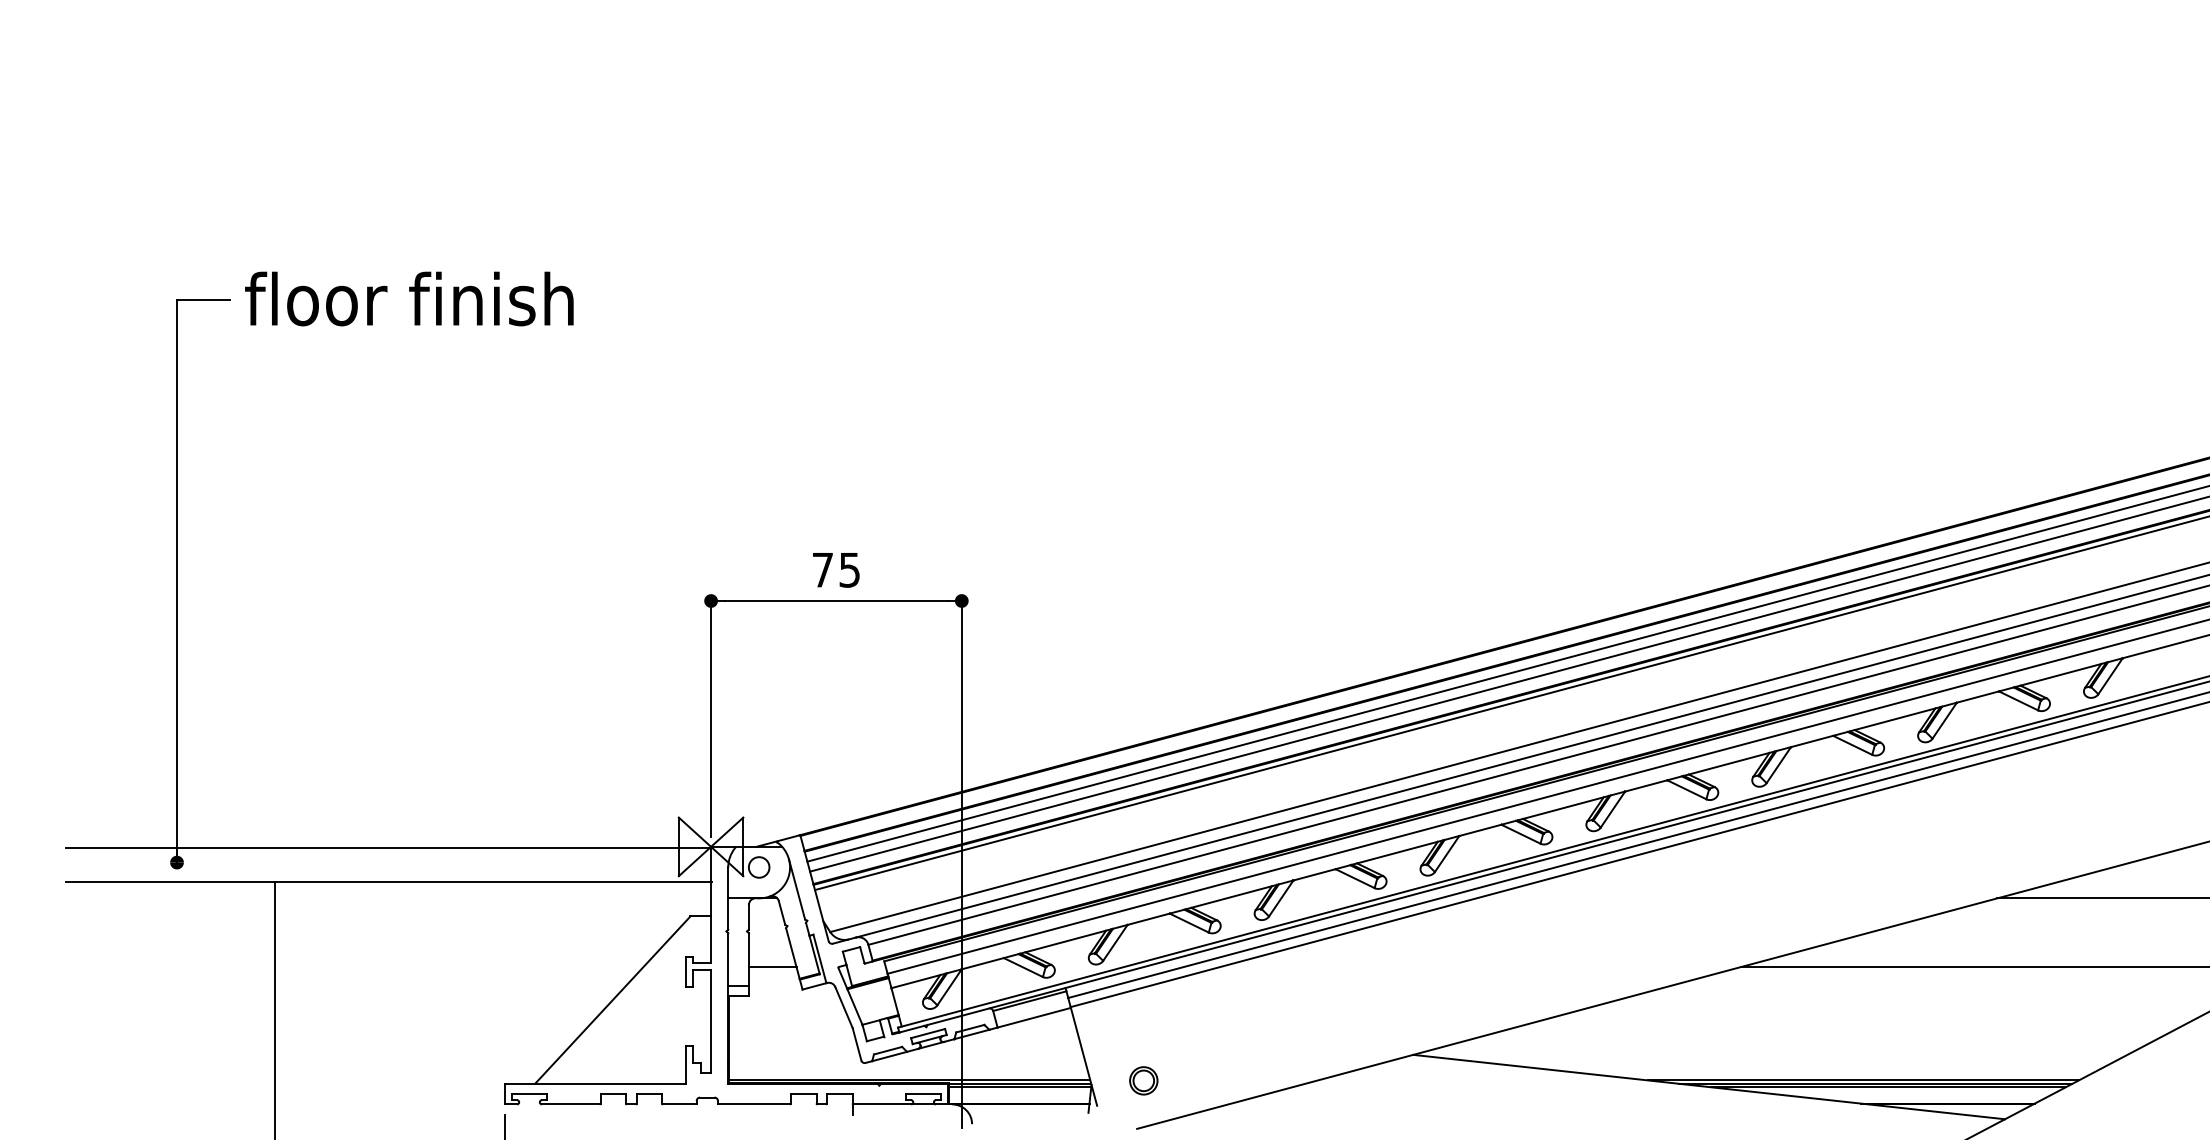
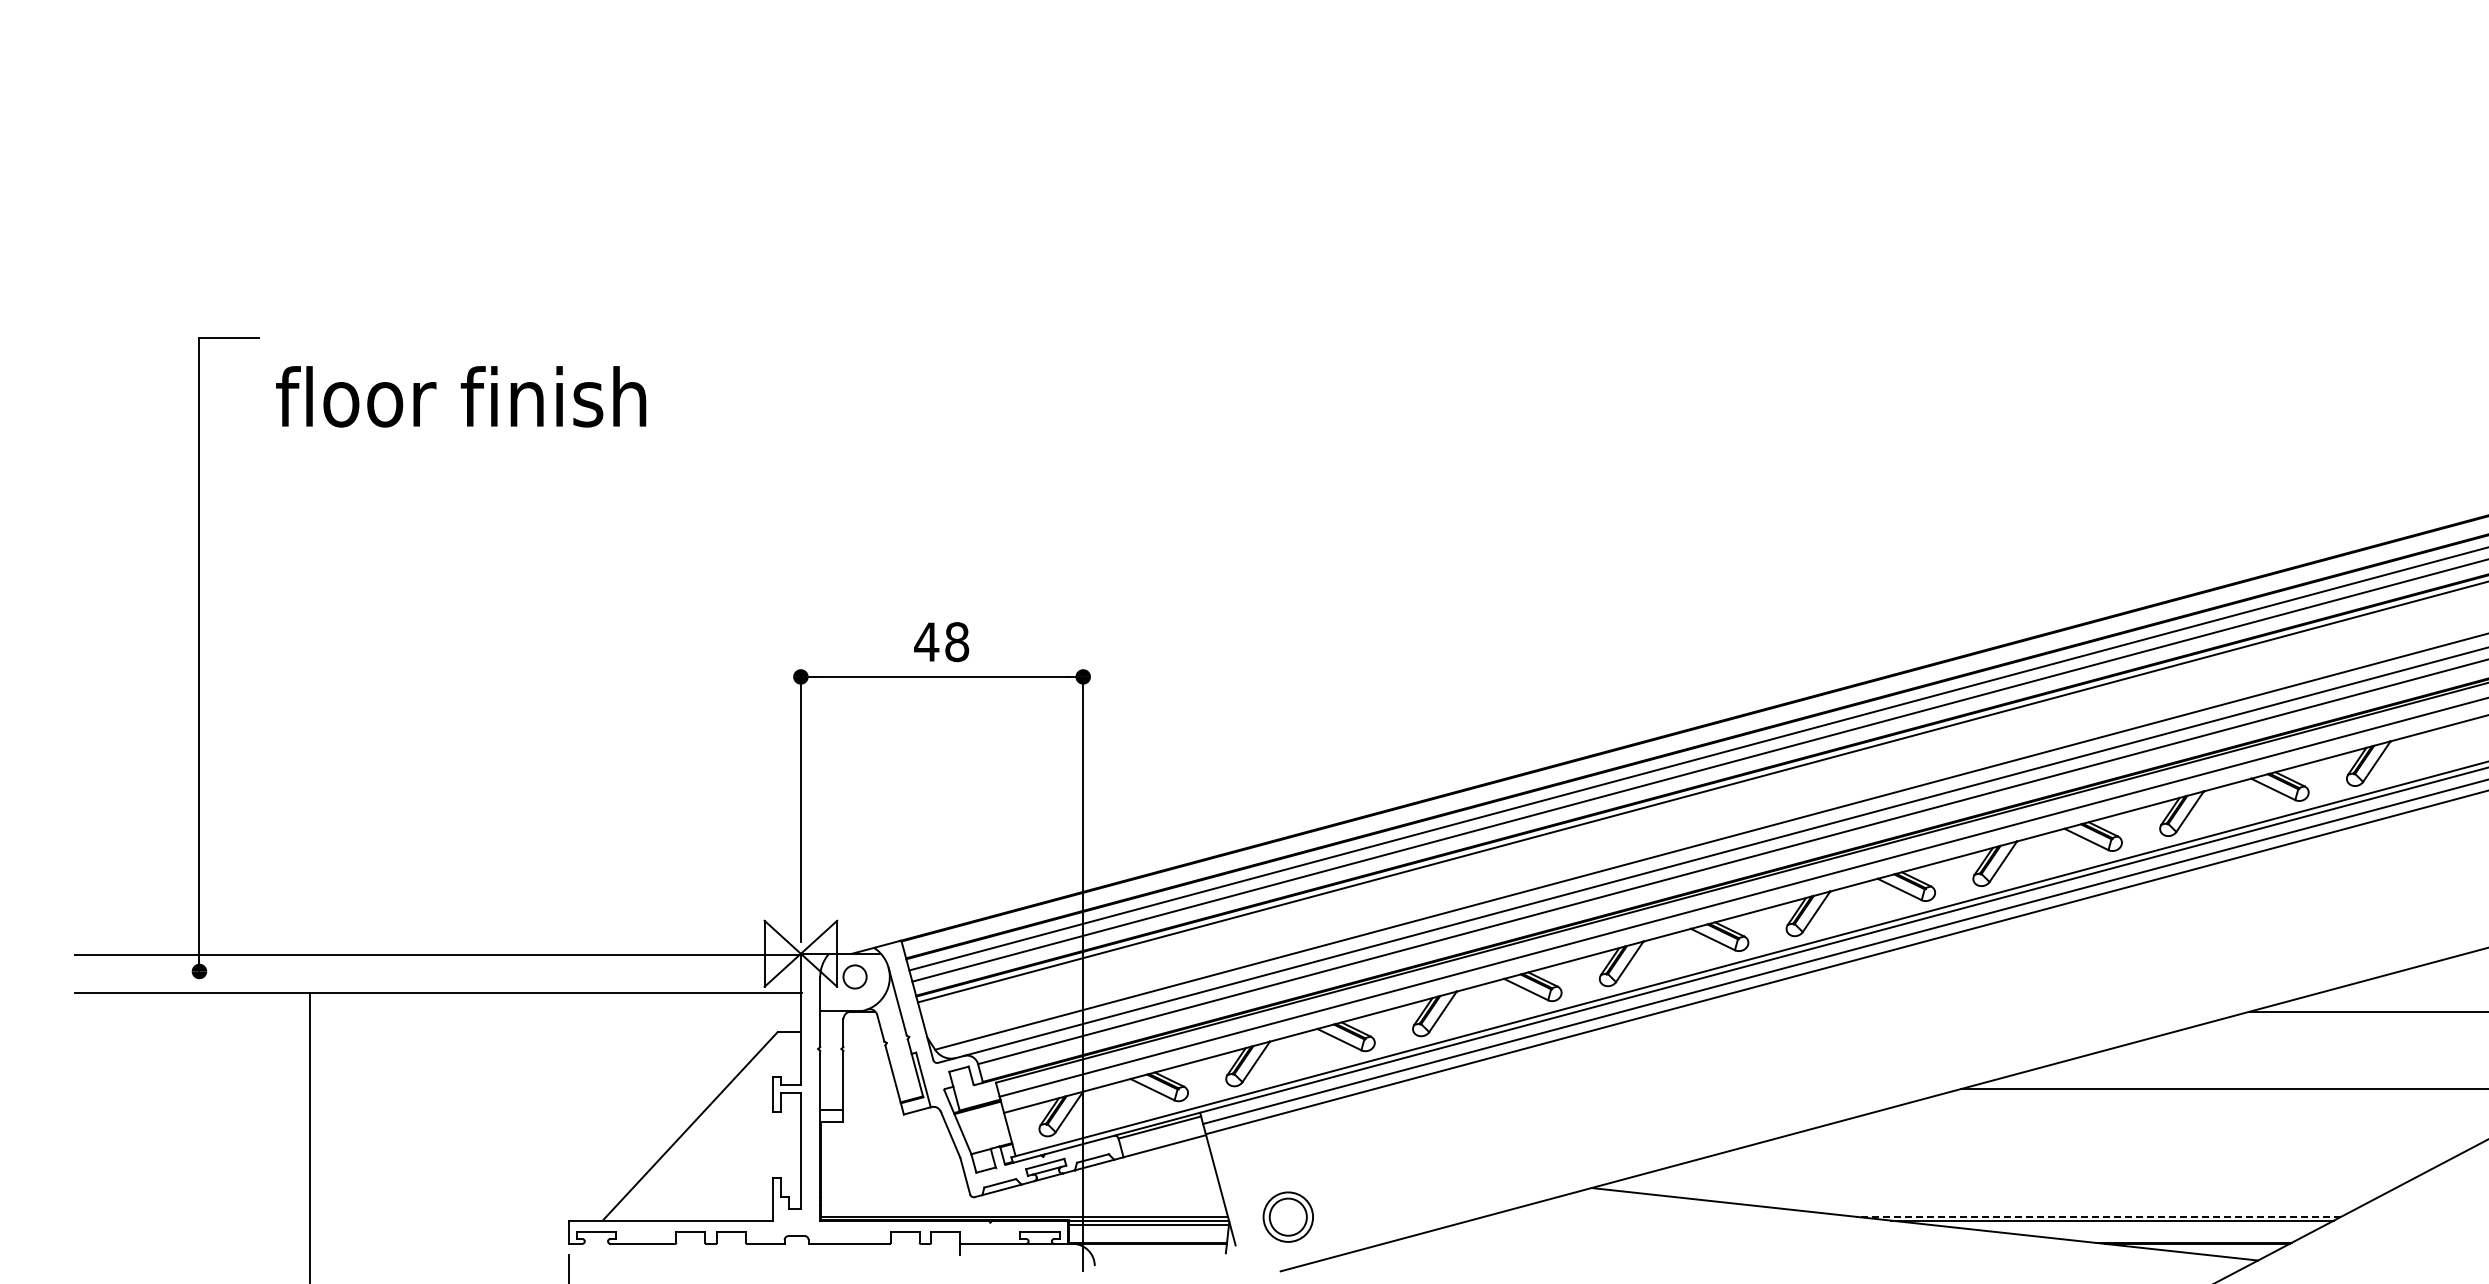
text: (409, 298) -> (461, 396), moved
text: (835, 570) -> (941, 642), 75 -> 48
line: (772, 967) -> (870, 1089), removed
line: (1863, 1080) -> (2098, 1216), solid -> dashed
part: (1143, 1081) -> (1287, 1217), size x1.6
line: (1888, 1087) -> (2126, 1224), removed

